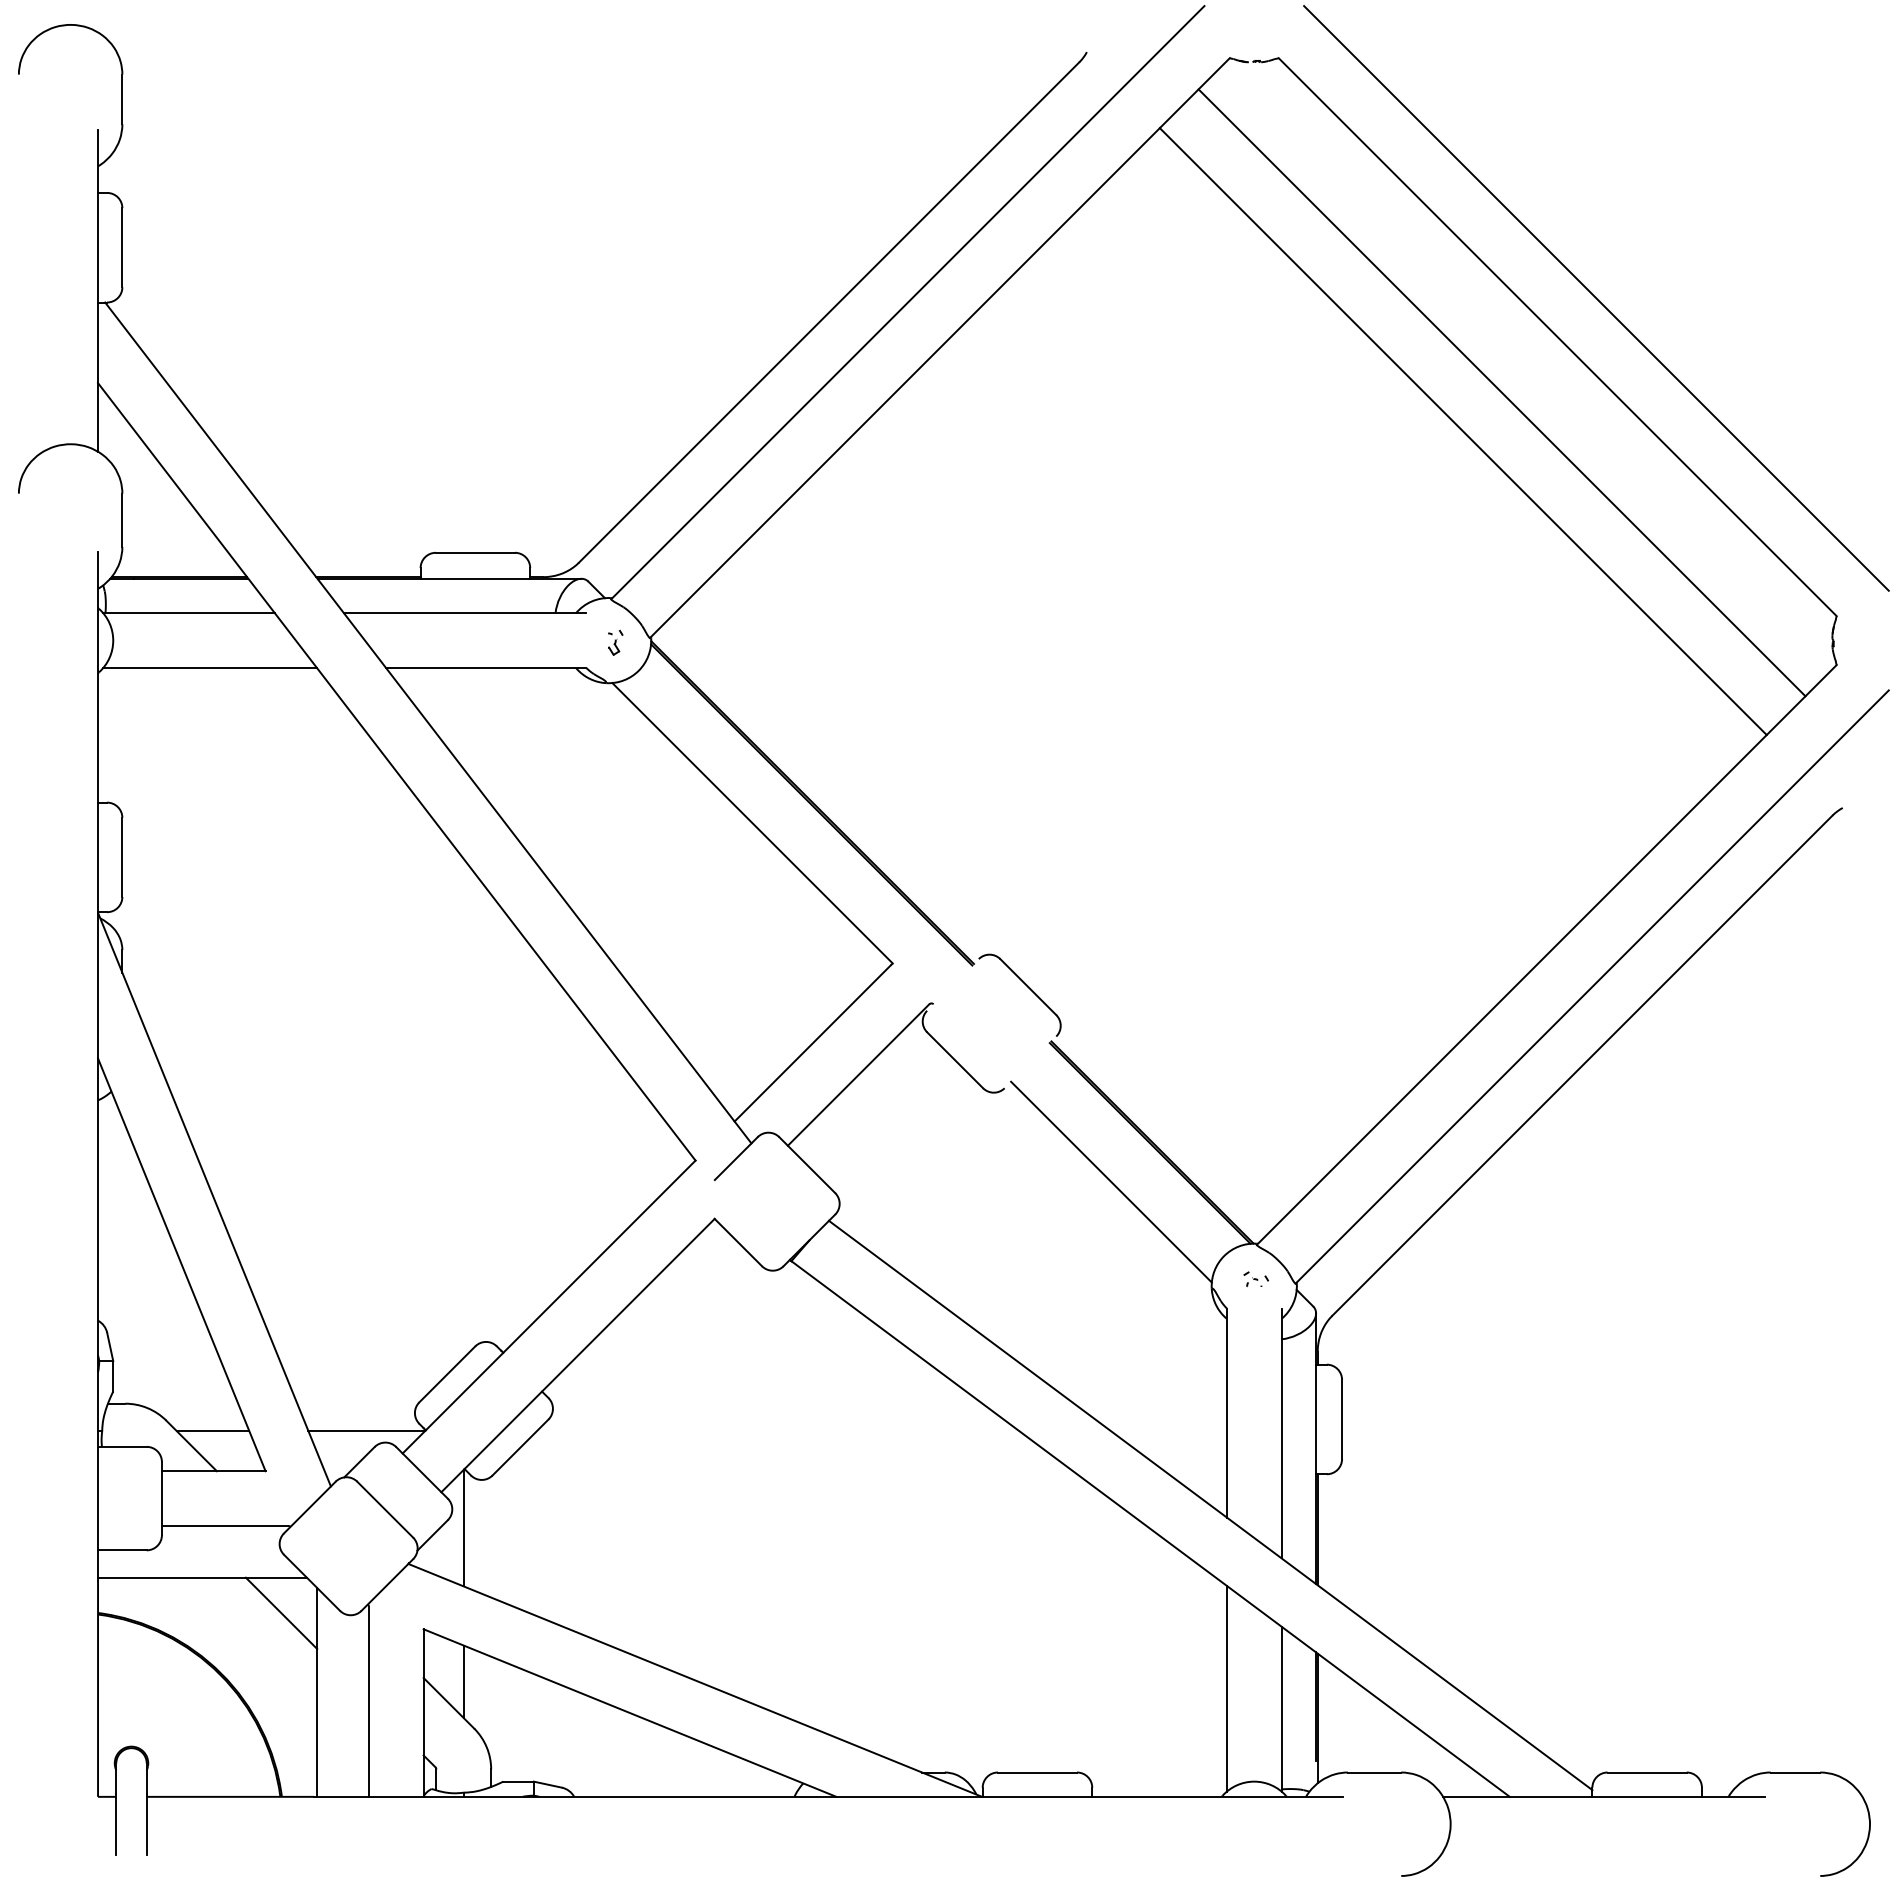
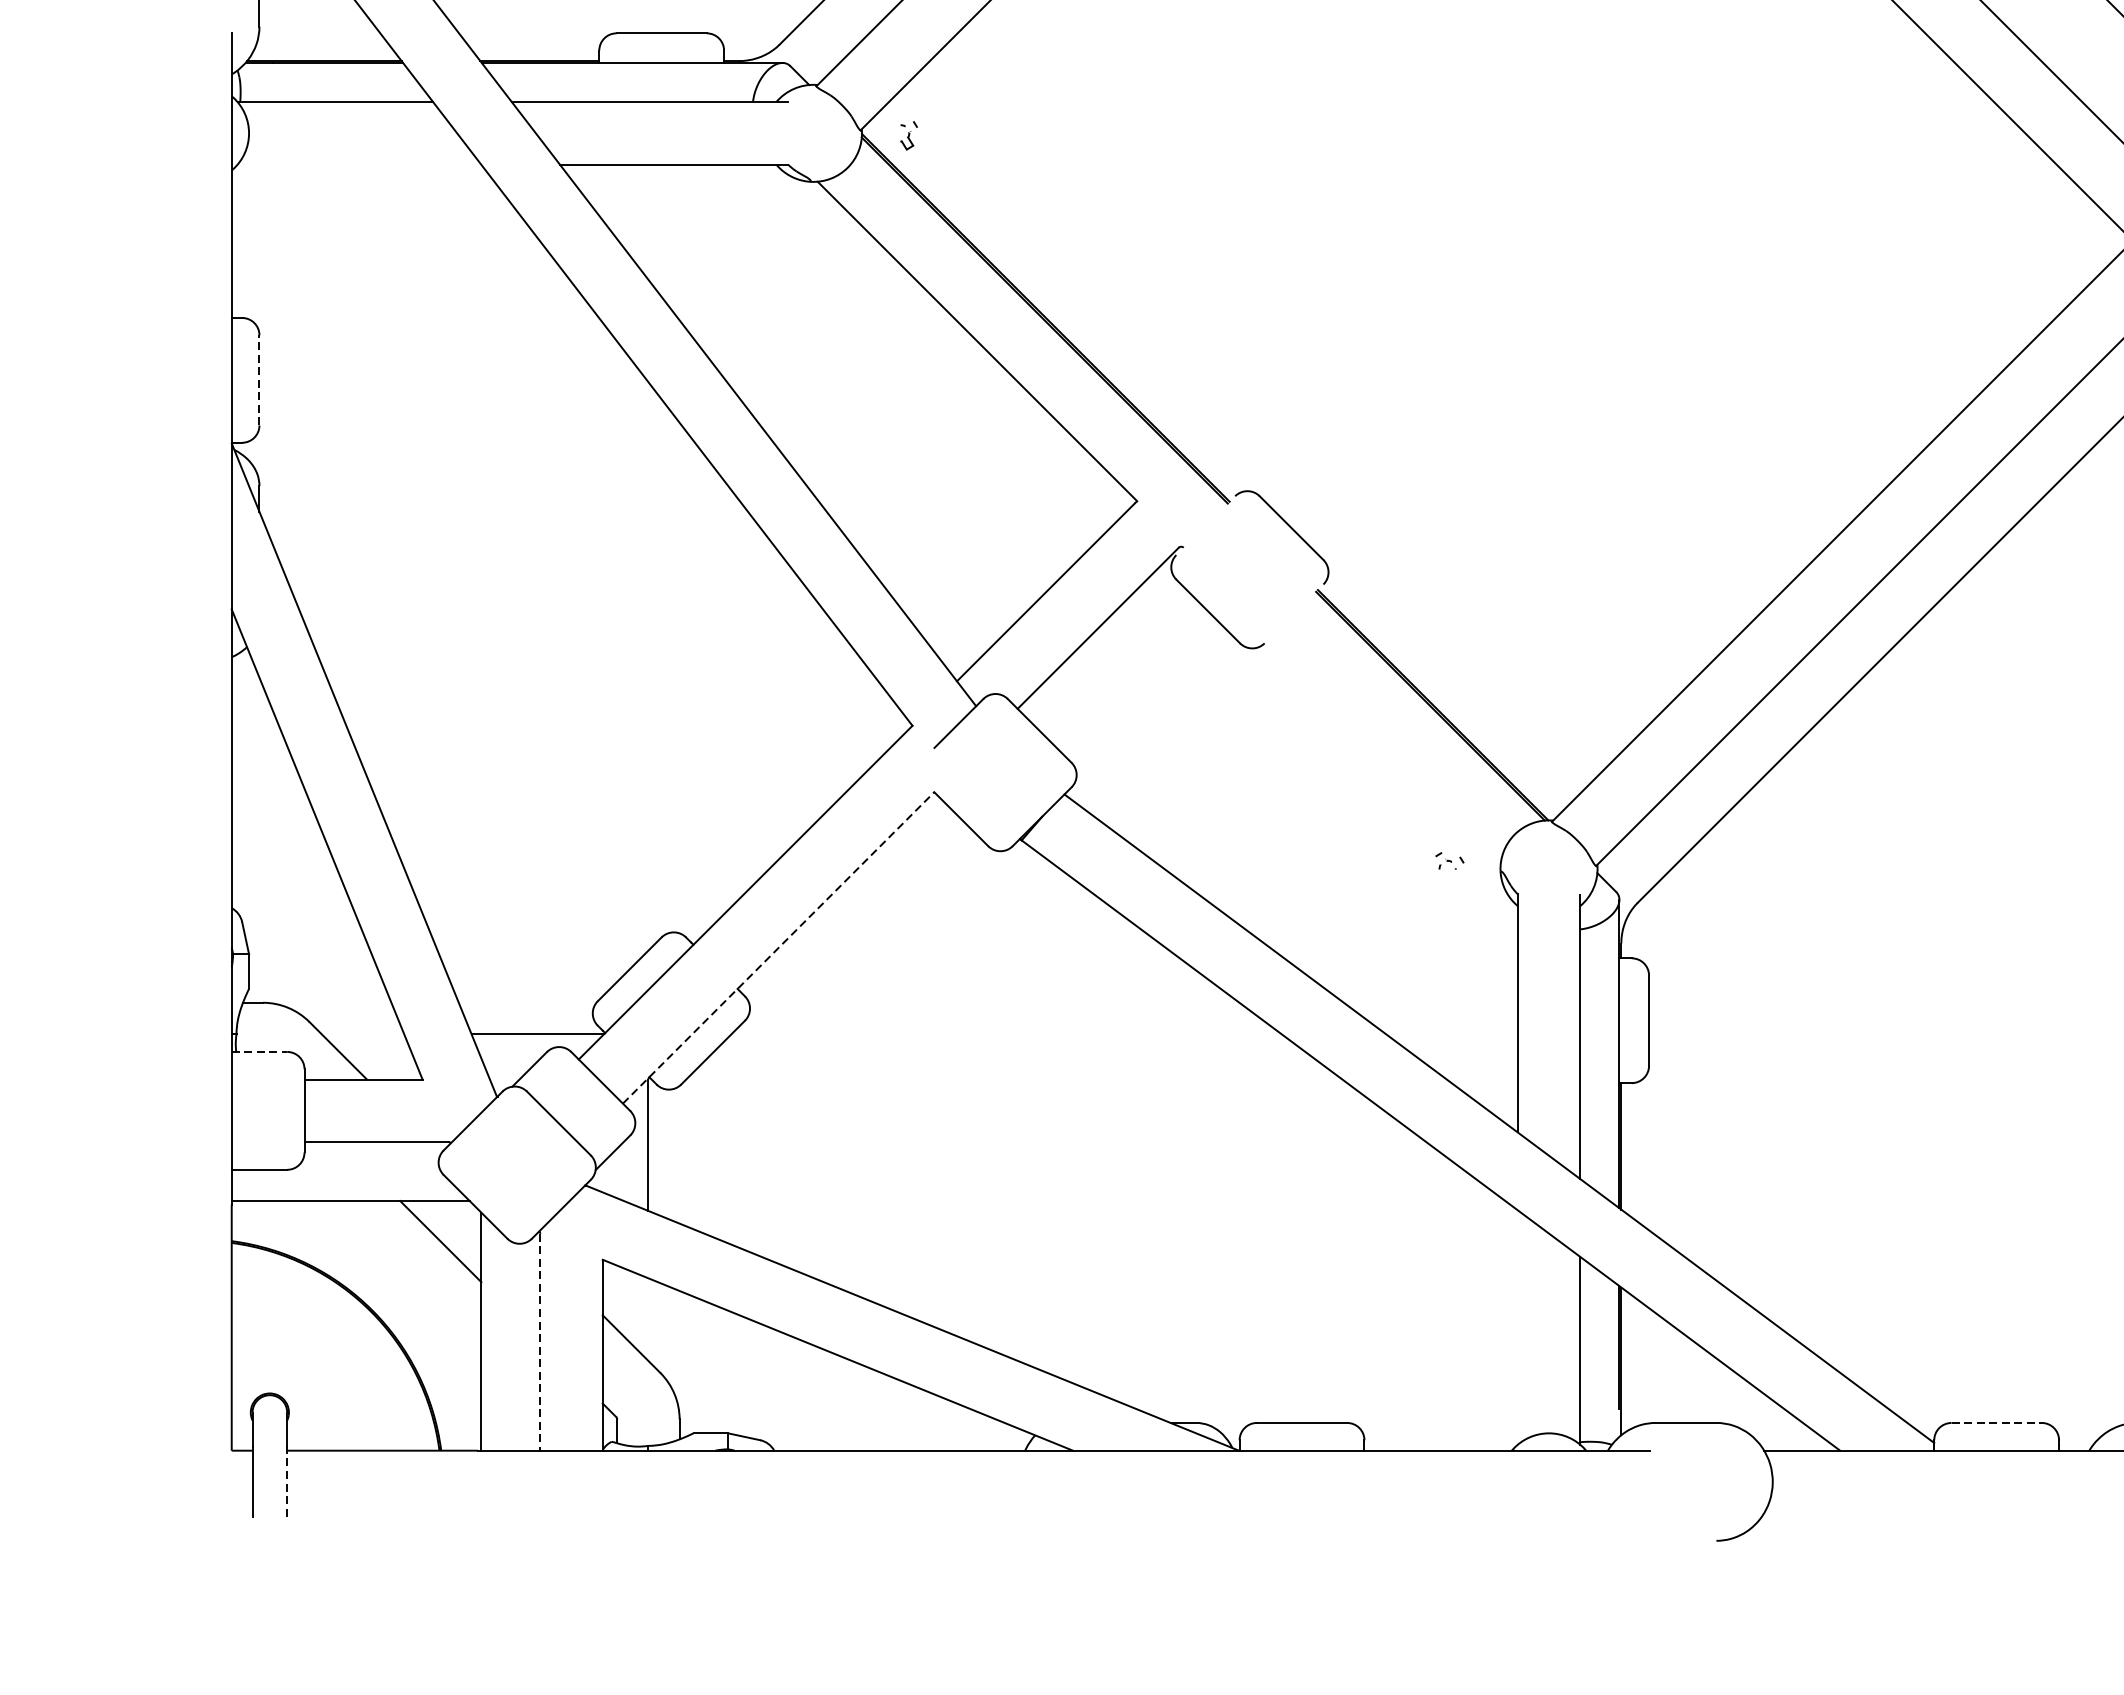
part: (615, 642) -> (909, 135), moved
line: (209, 668) -> (358, 165), removed
line: (122, 857) -> (259, 380), solid -> dashed
line: (1111, 1181) -> (1386, 749), removed
part: (1256, 1278) -> (1450, 860), moved
line: (578, 1355) -> (779, 947), solid -> dashed
line: (212, 1431) -> (362, 1034), removed
line: (122, 1446) -> (259, 1051), solid -> dashed
line: (463, 1681) -> (648, 1319), removed
line: (1226, 1688) -> (1517, 1327), removed
line: (368, 1702) -> (539, 1343), solid -> dashed
line: (1647, 1772) -> (1997, 1422), solid -> dashed
line: (146, 1823) -> (286, 1481), solid -> dashed

